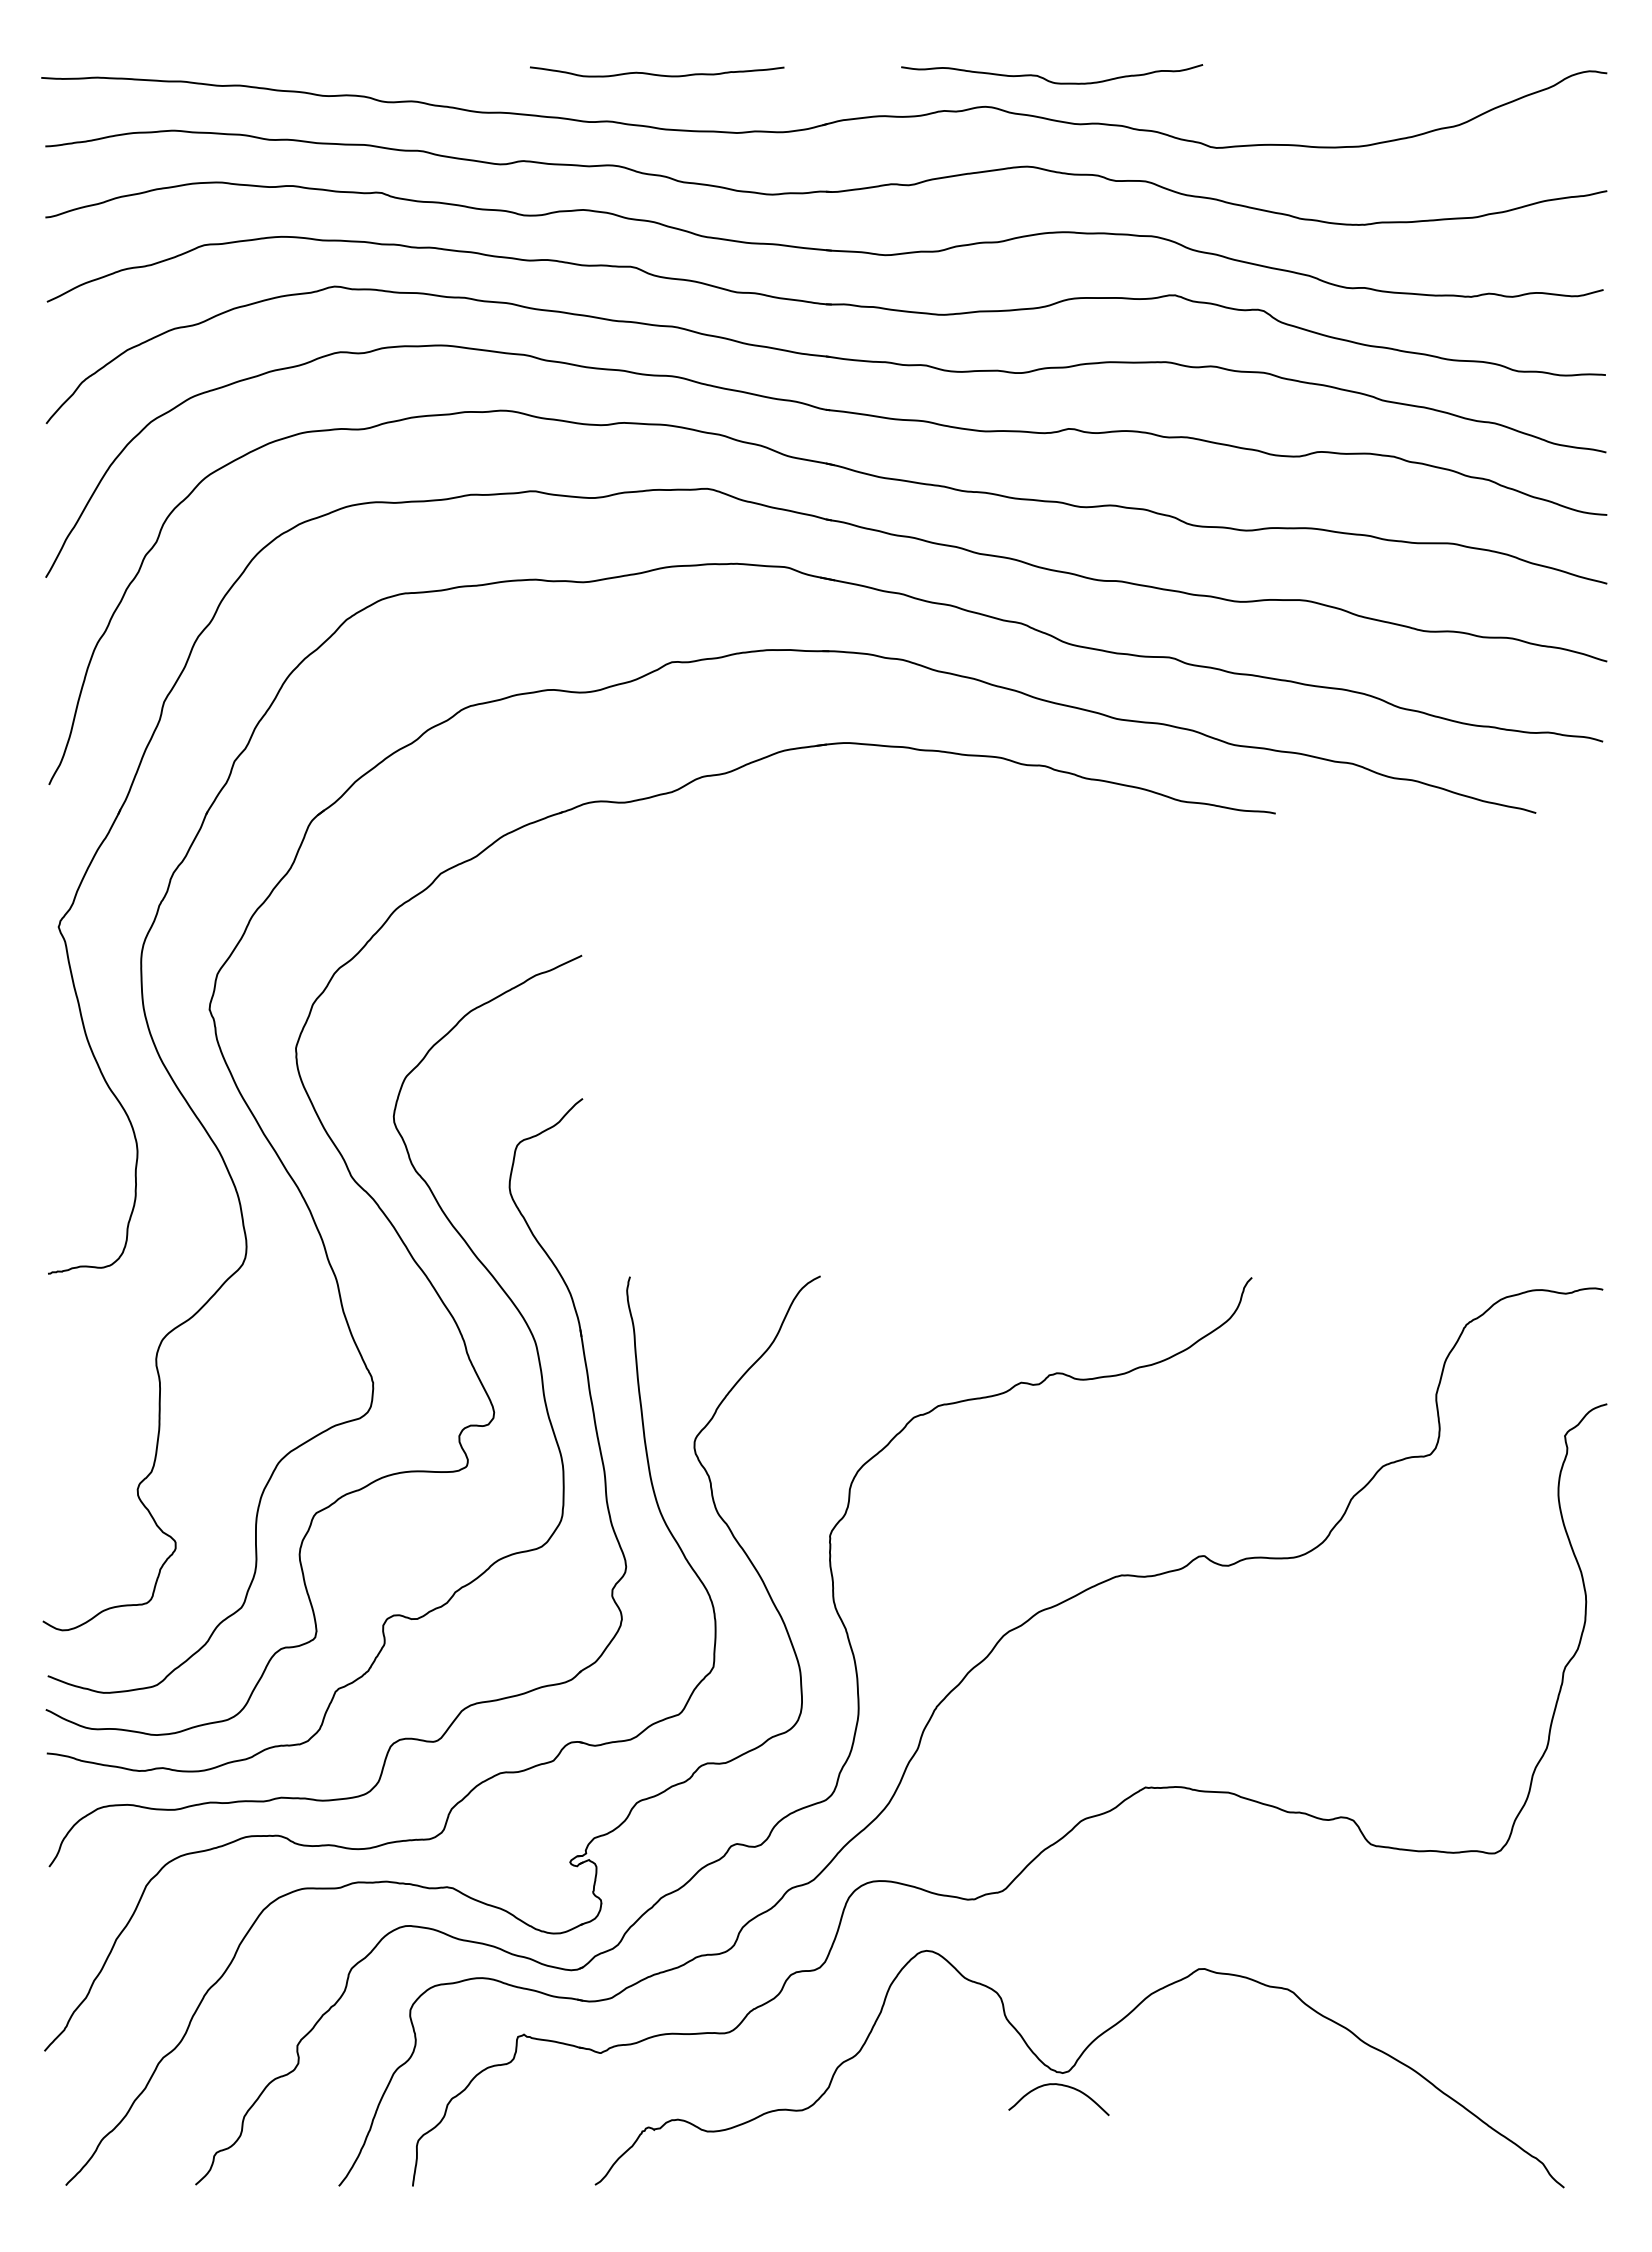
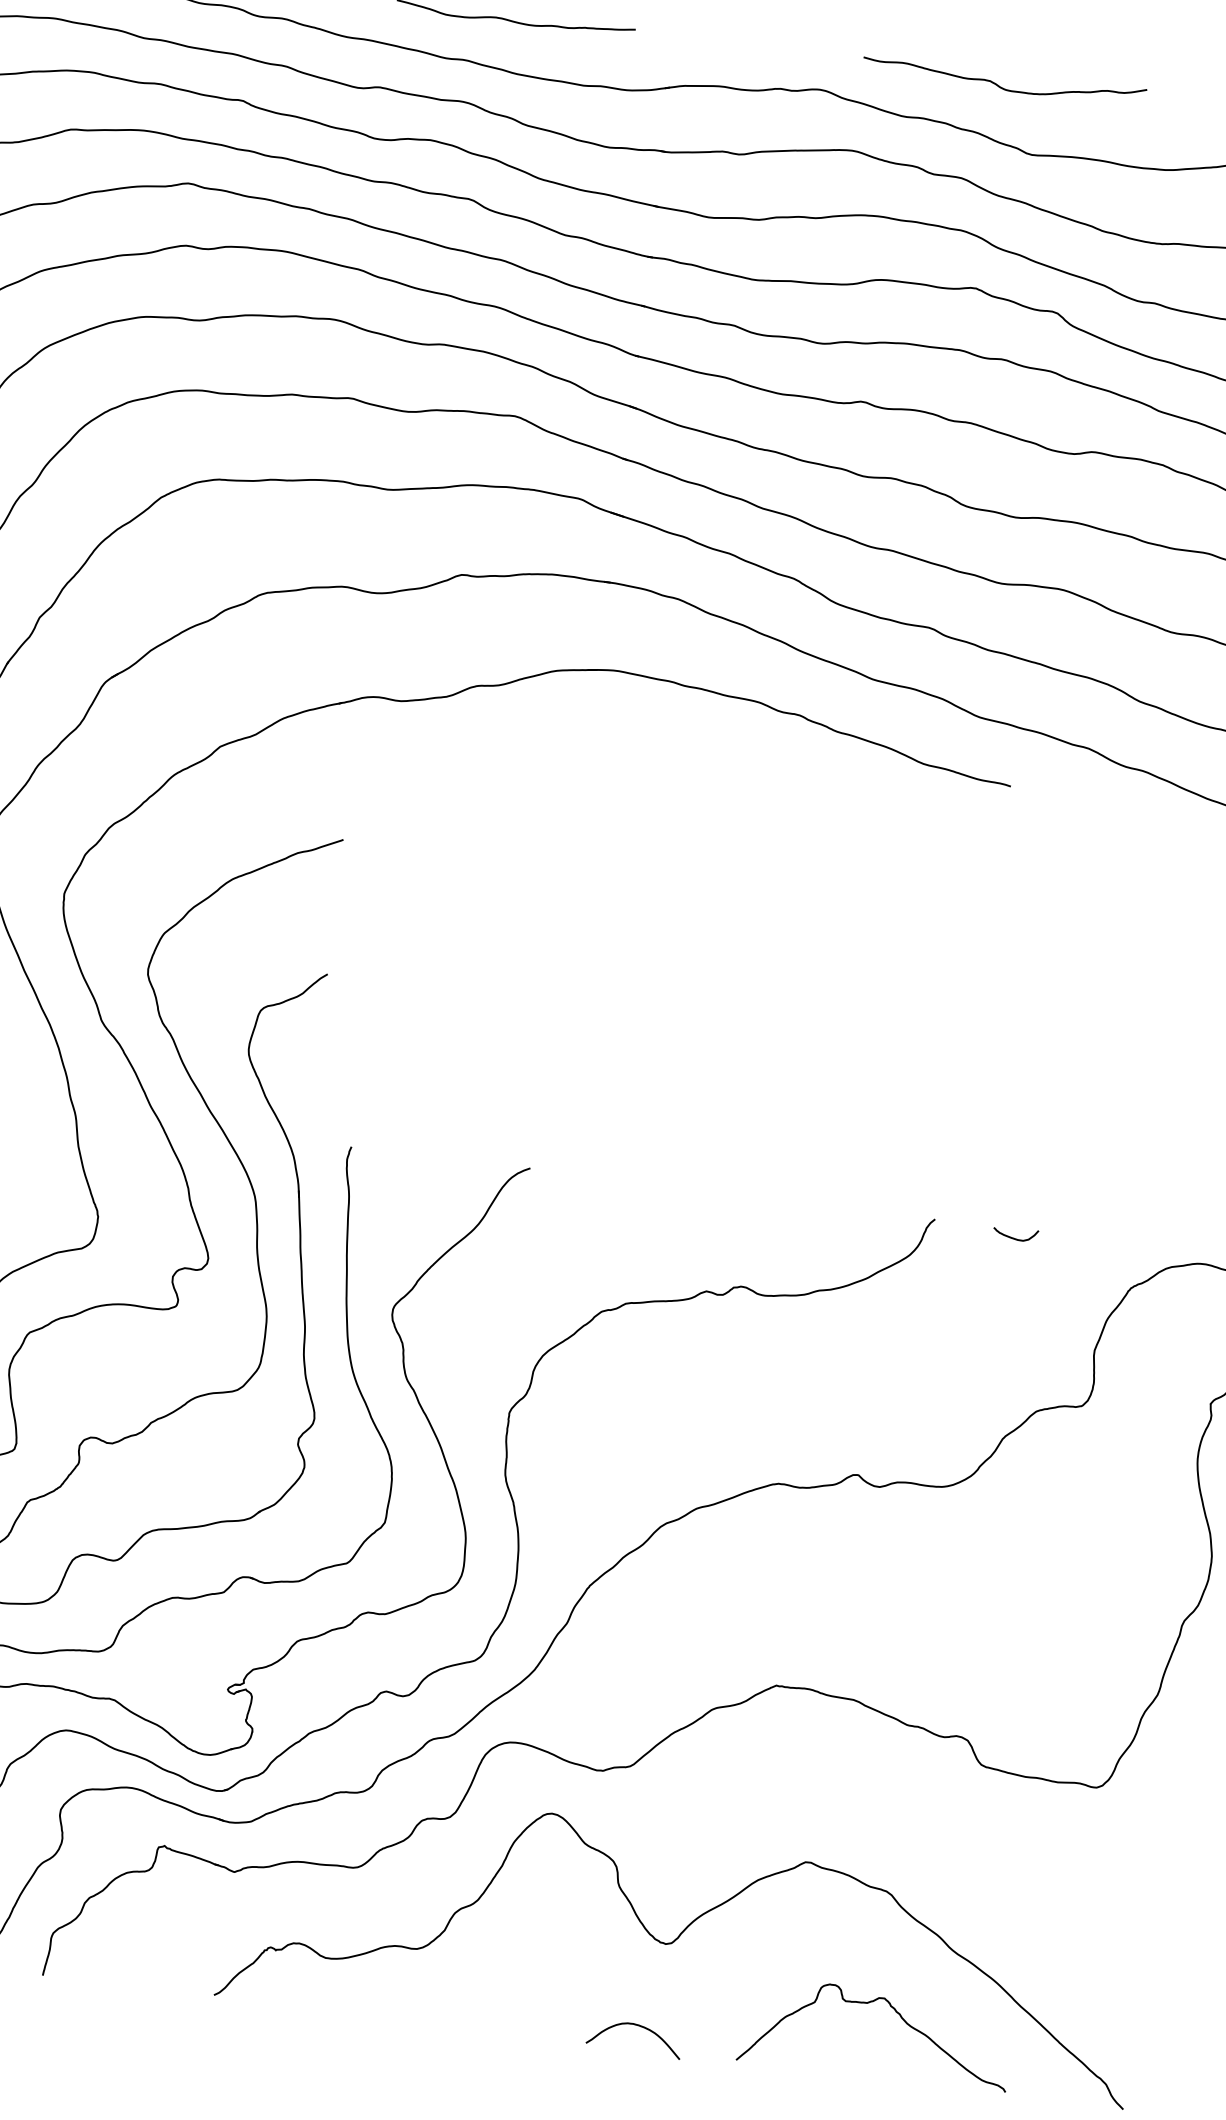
curve: (1050, 80) -> (1002, 87), moved
curve: (1336, 1286) -> (1013, 1237), added
curve: (1063, 2086) -> (640, 2027), moved
curve: (1314, 2116) -> (897, 2013), added

